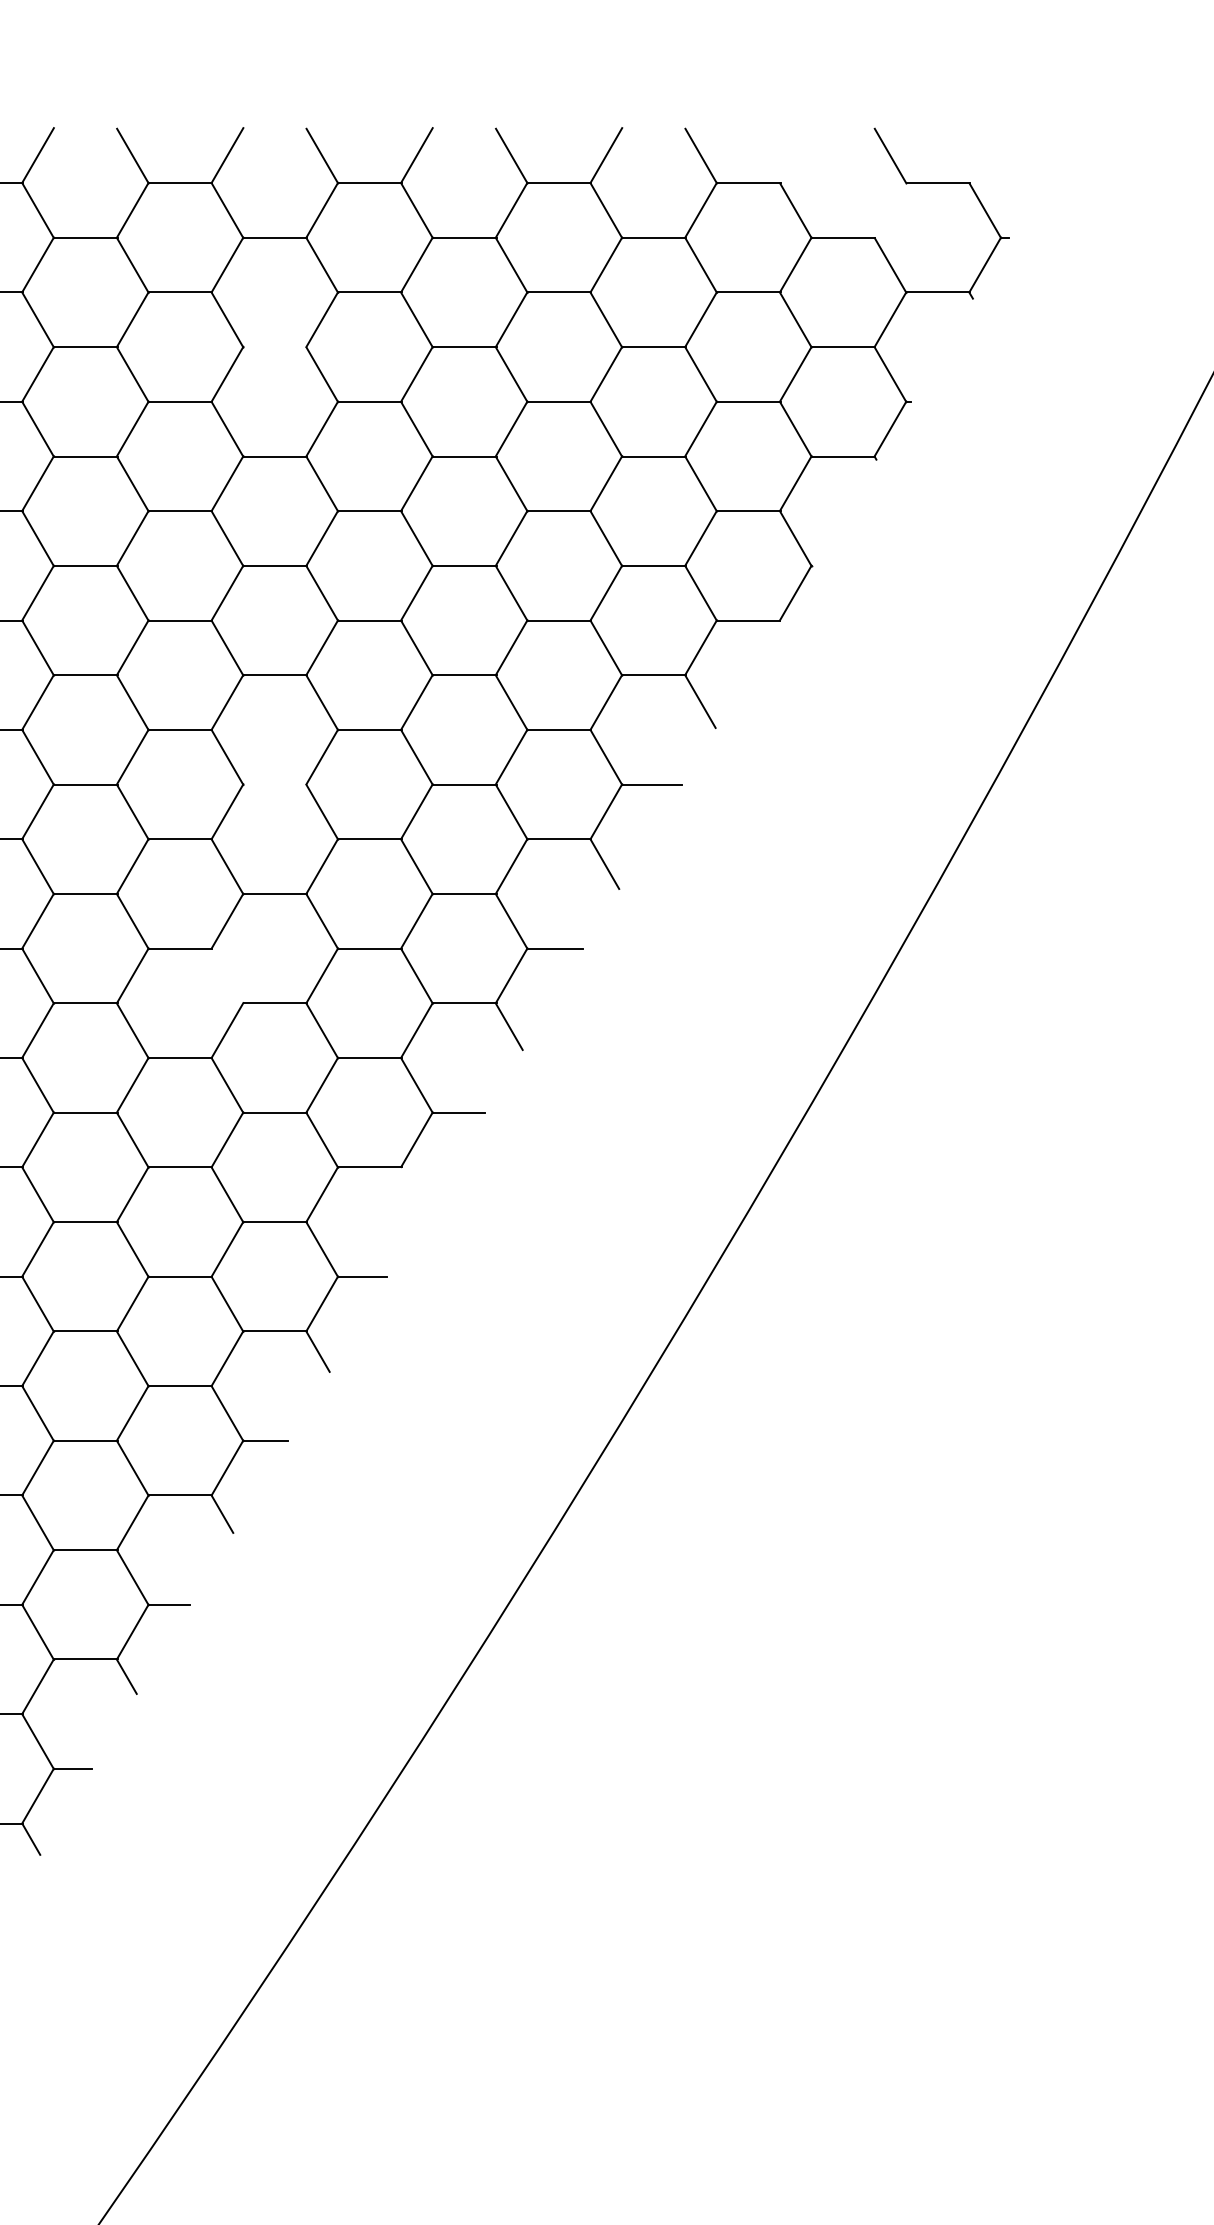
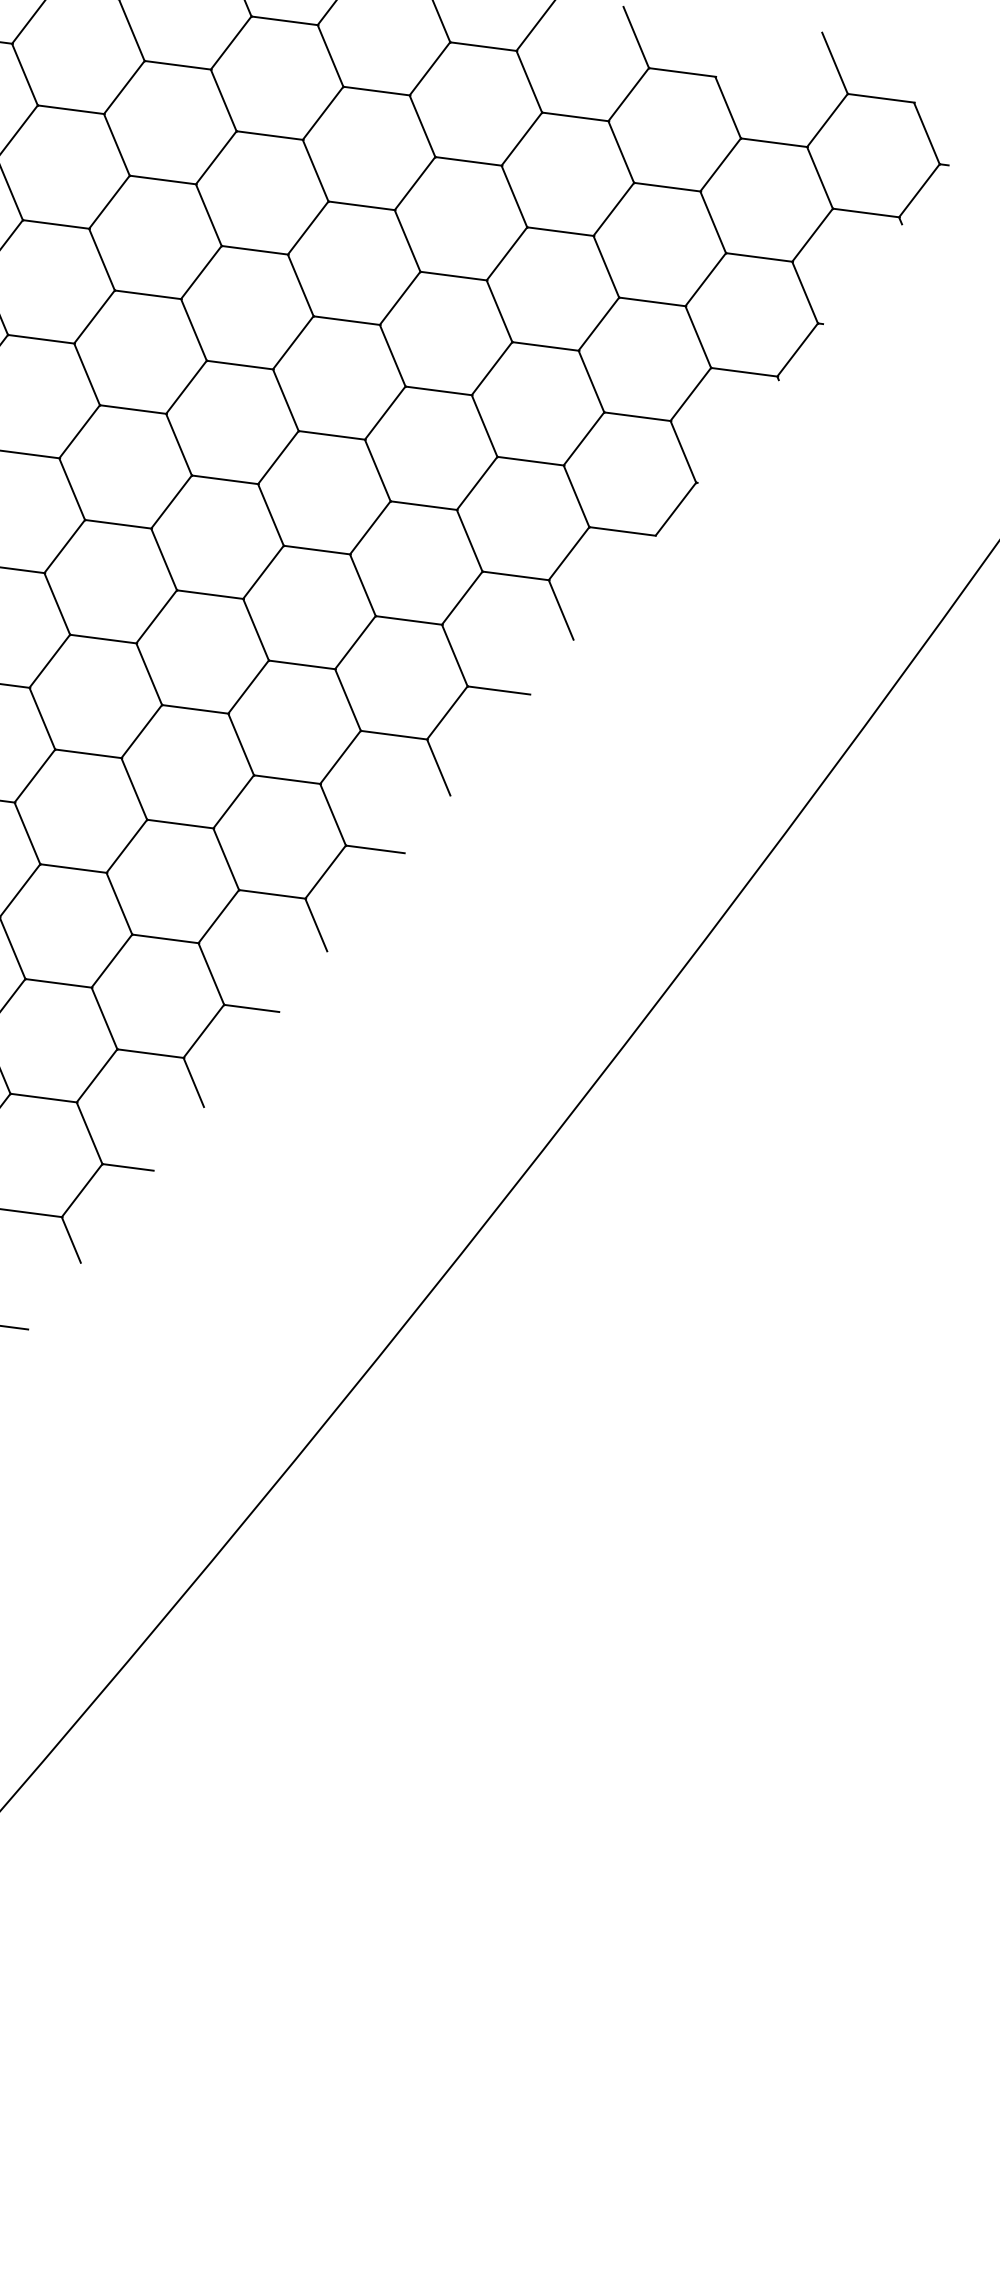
line: (890, 209) -> (827, 119), added
line: (275, 347) -> (163, 180), added
line: (275, 784) -> (104, 639), added
line: (227, 976) -> (27, 833), added
line: (413, 1188) -> (193, 1081), added

